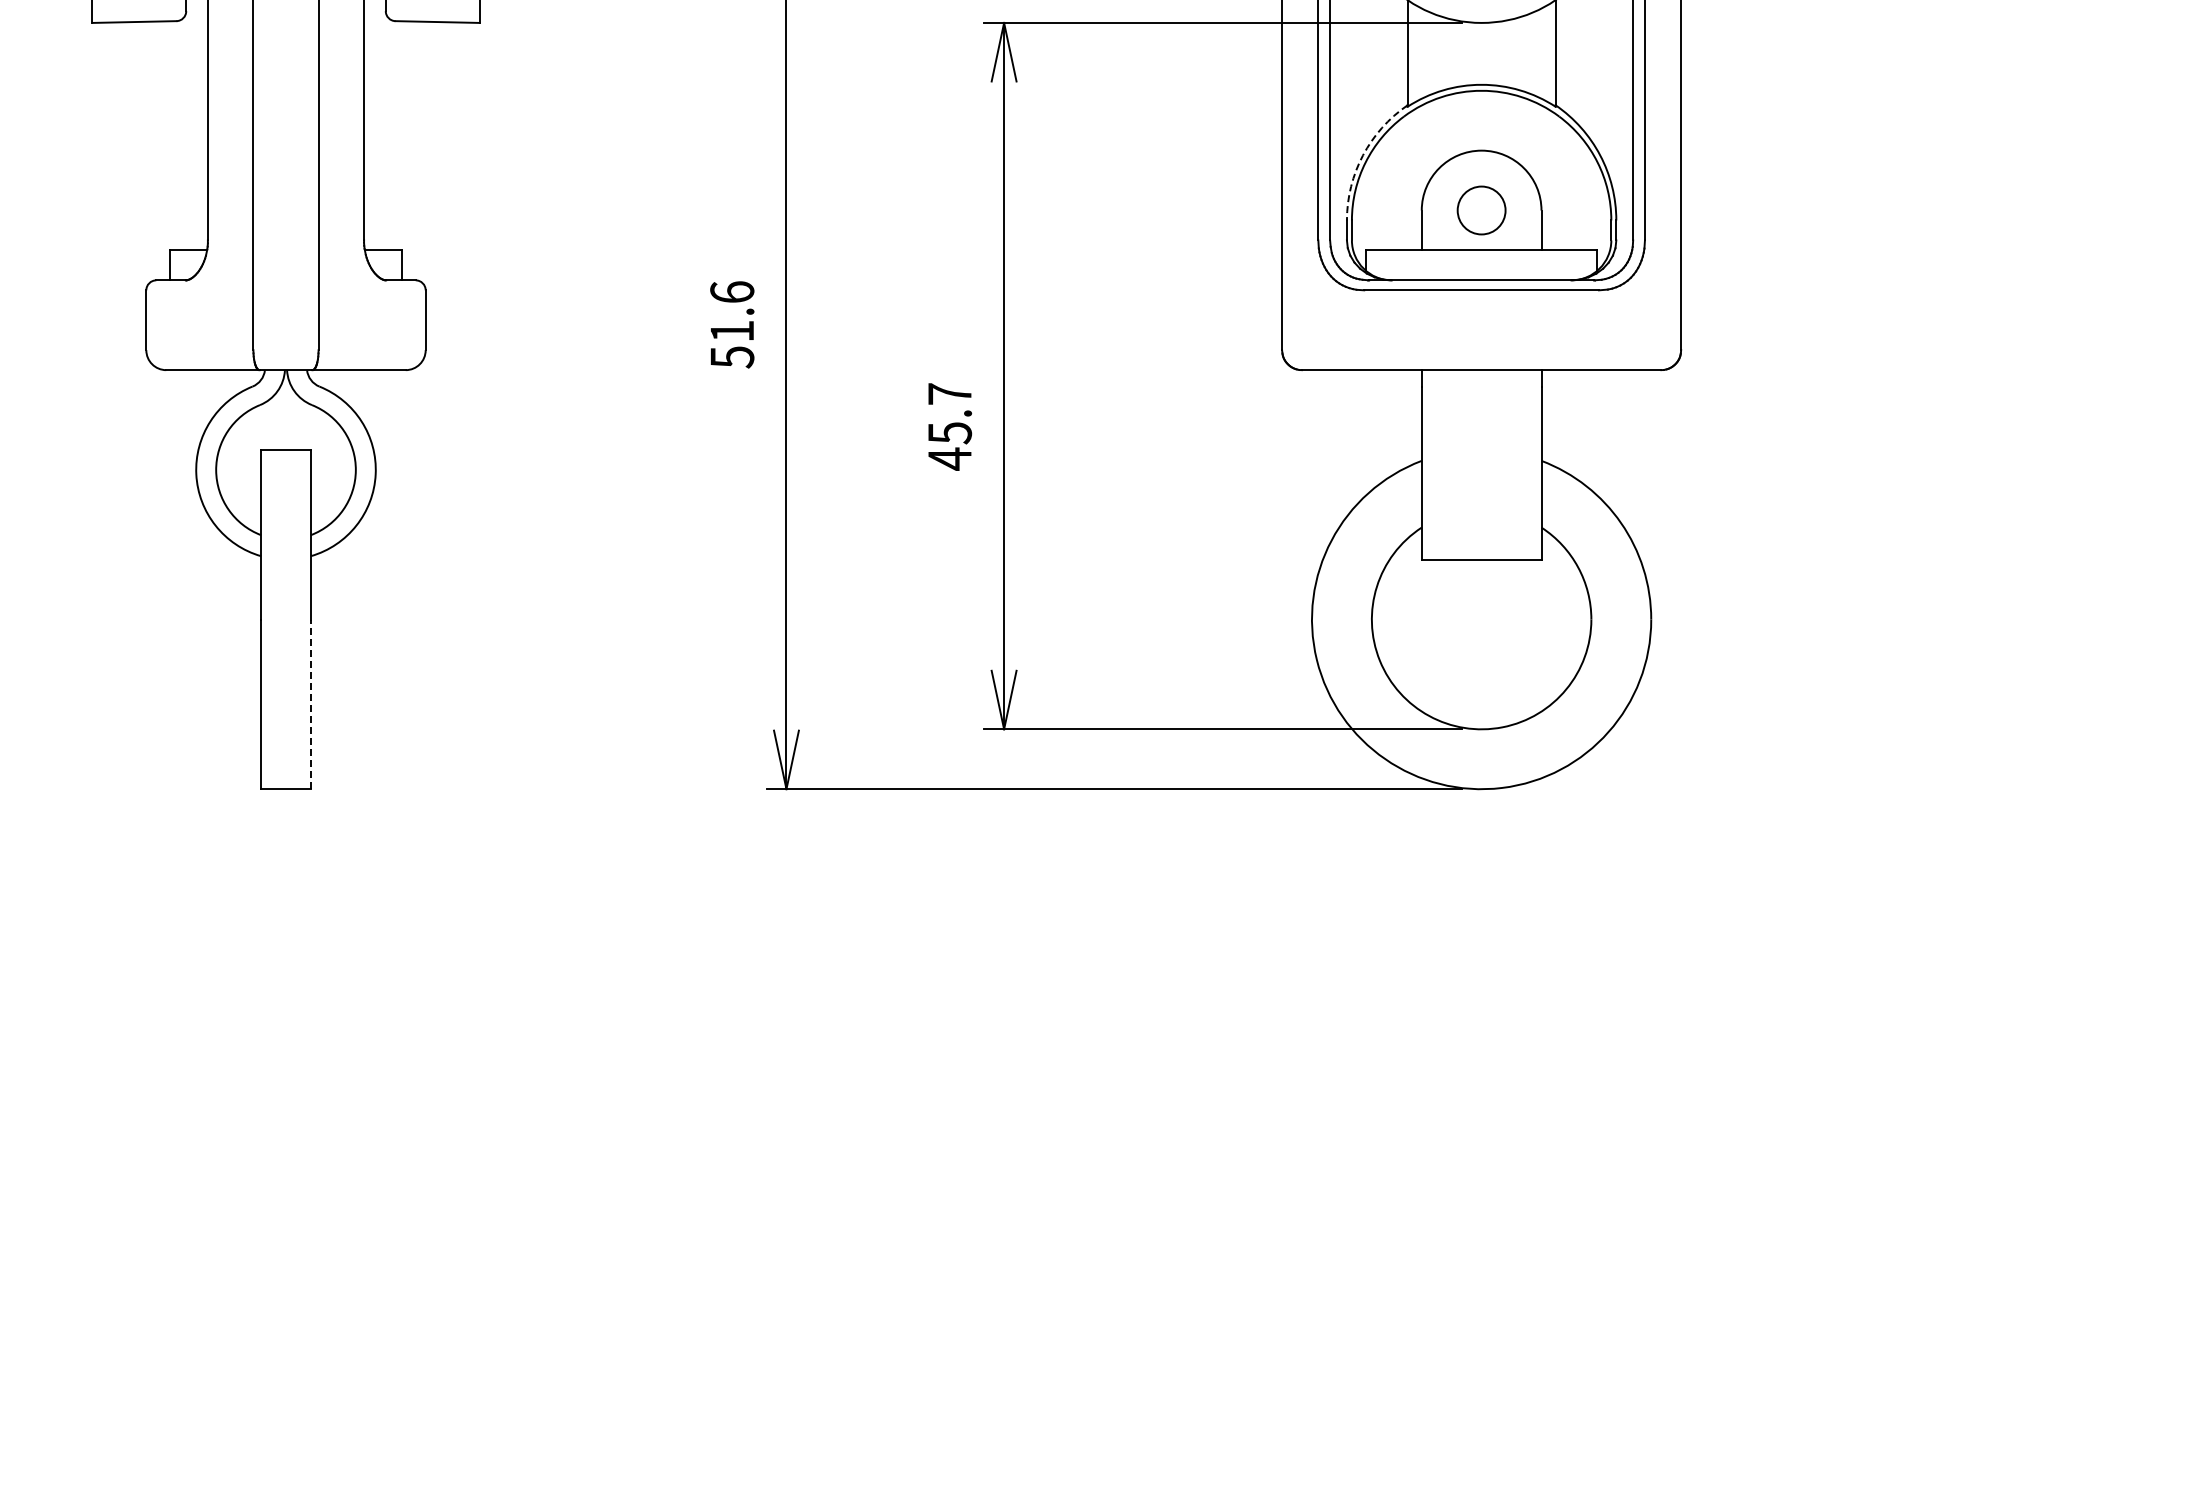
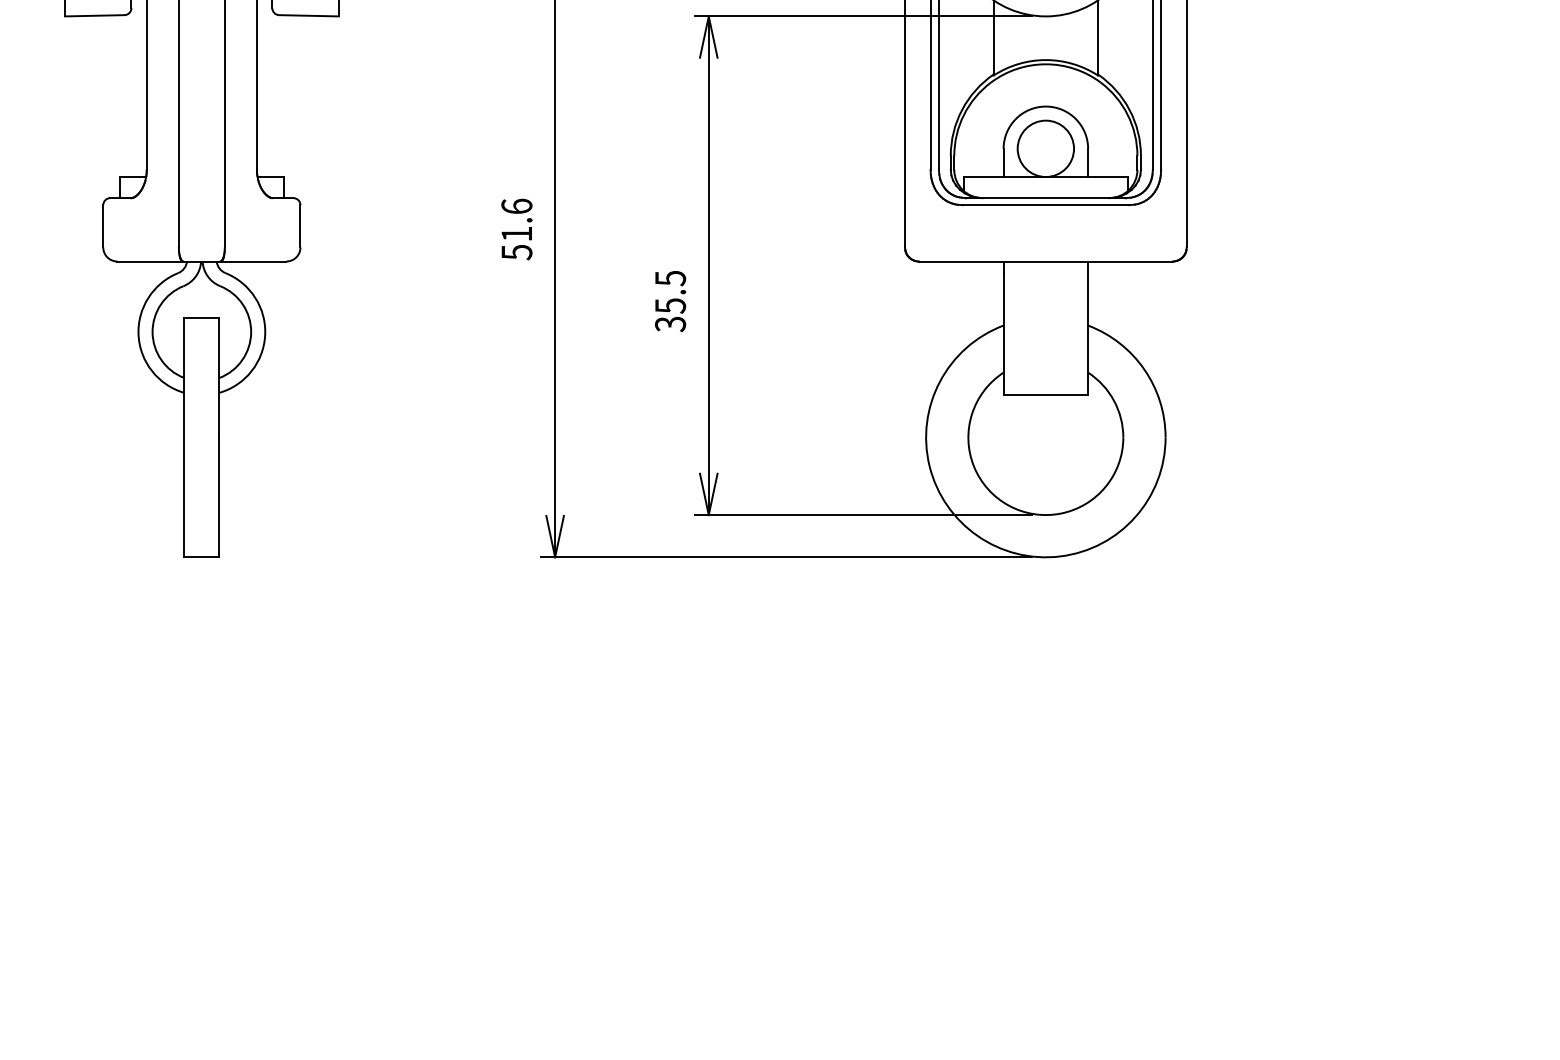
arc: (1363, 155) -> (962, 109), dashed -> solid
circle: (1481, 210) -> (1045, 148), size x1.67
text: (949, 426) -> (670, 301), 45.7 -> 35.5
line: (310, 704) -> (219, 497), dashed -> solid

